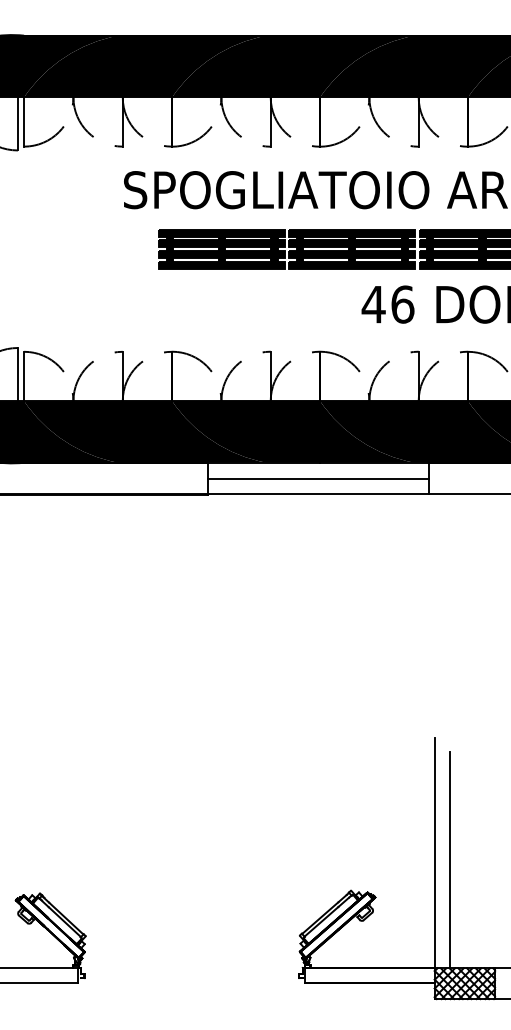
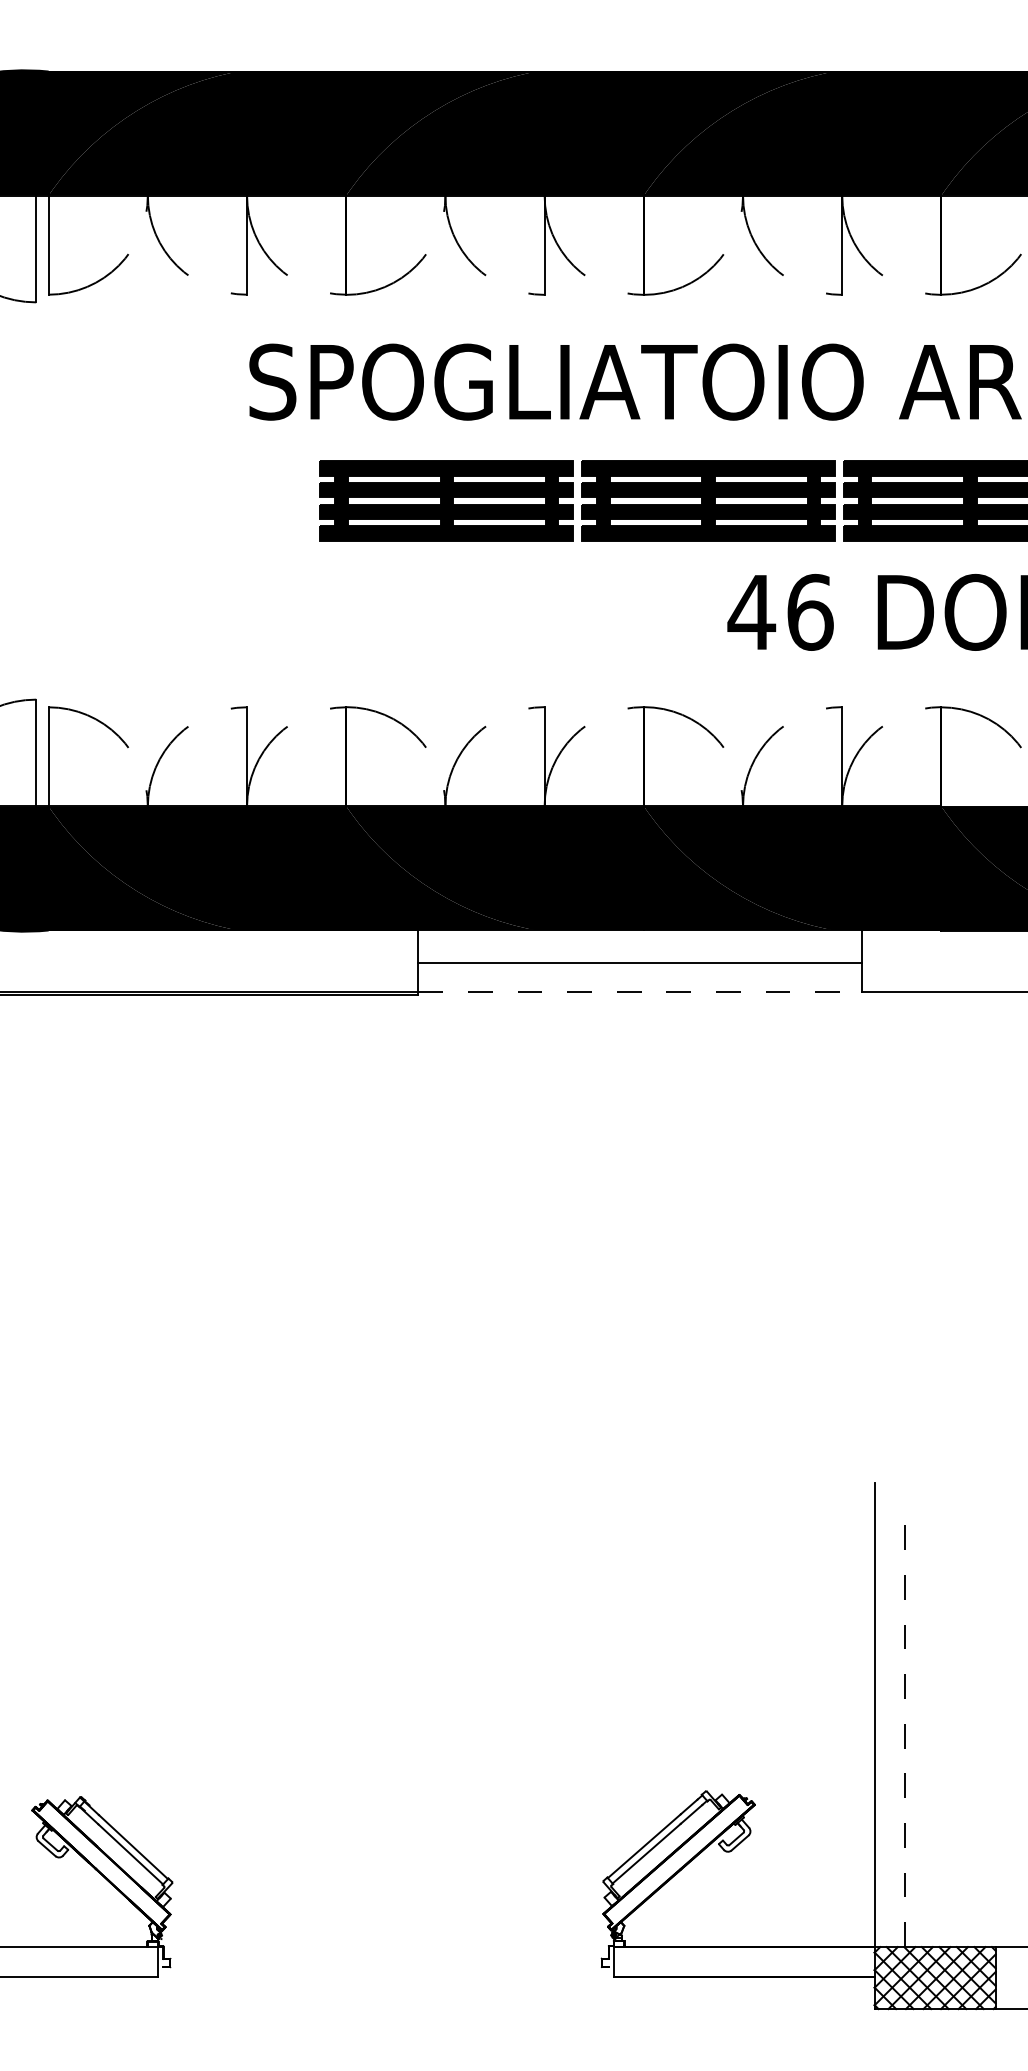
line: (318, 493) -> (640, 992), solid -> dashed
line: (449, 860) -> (904, 1730), solid -> dashed

